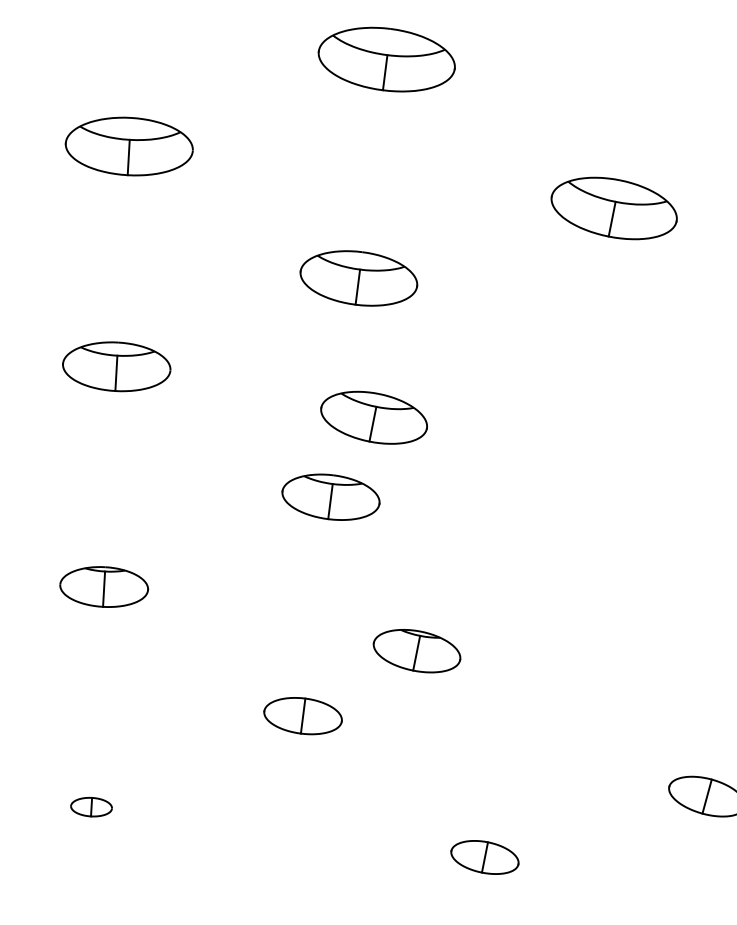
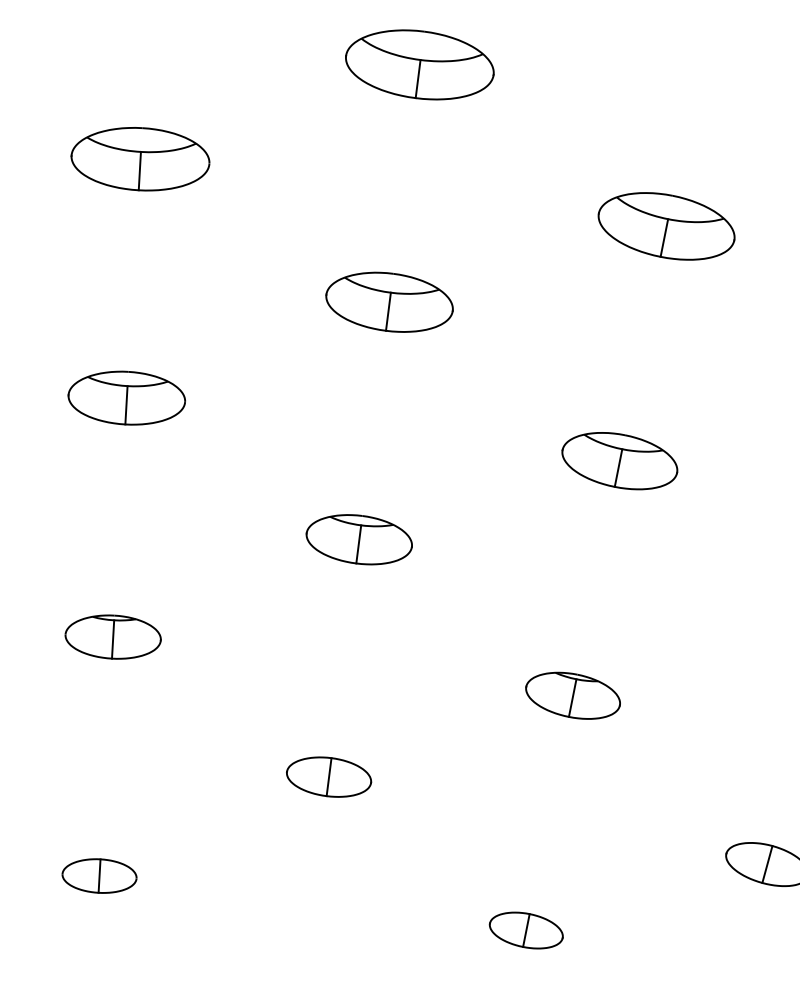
part: (373, 417) -> (619, 460), moved
part: (416, 651) -> (572, 696), moved
part: (91, 806) -> (99, 875), size x1.67

